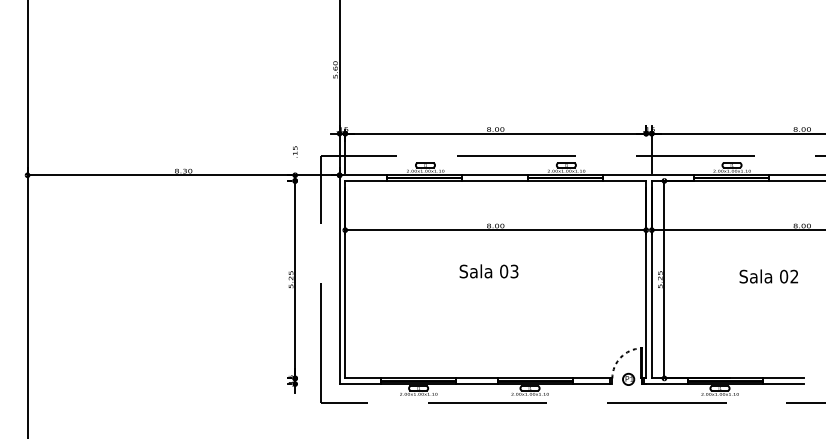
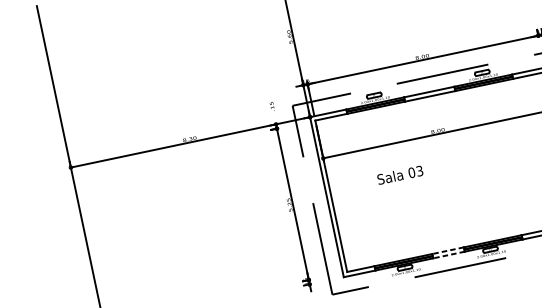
text: (488, 271) -> (399, 175), moved
line: (476, 378) -> (447, 250), solid -> dashed
line: (476, 384) -> (448, 255), solid -> dashed

